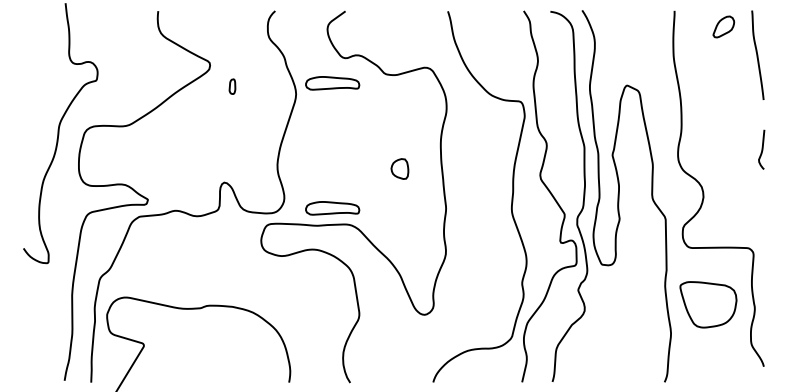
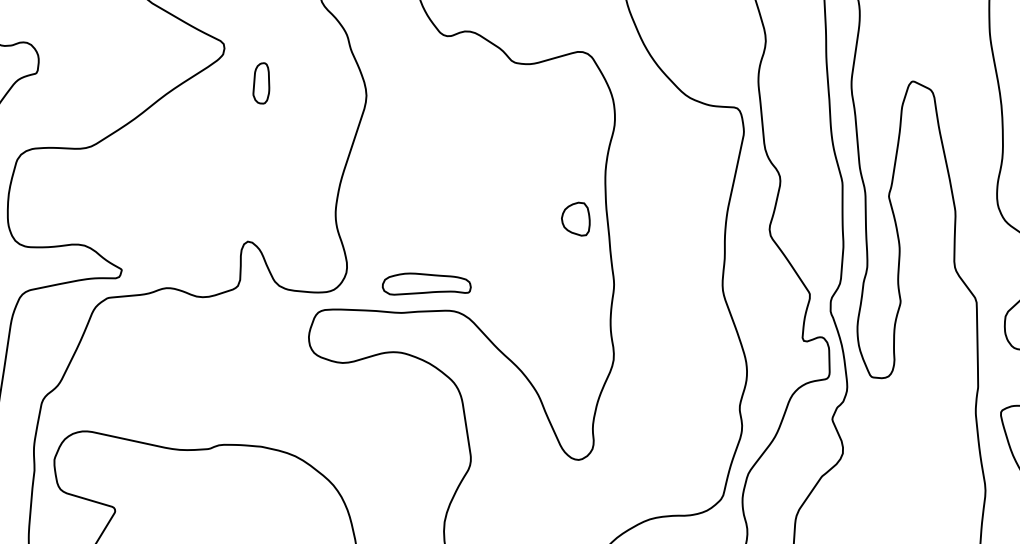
part: (332, 83) -> (426, 77), removed
part: (232, 86) -> (261, 82), size x1.67
part: (399, 168) -> (575, 218), moved

